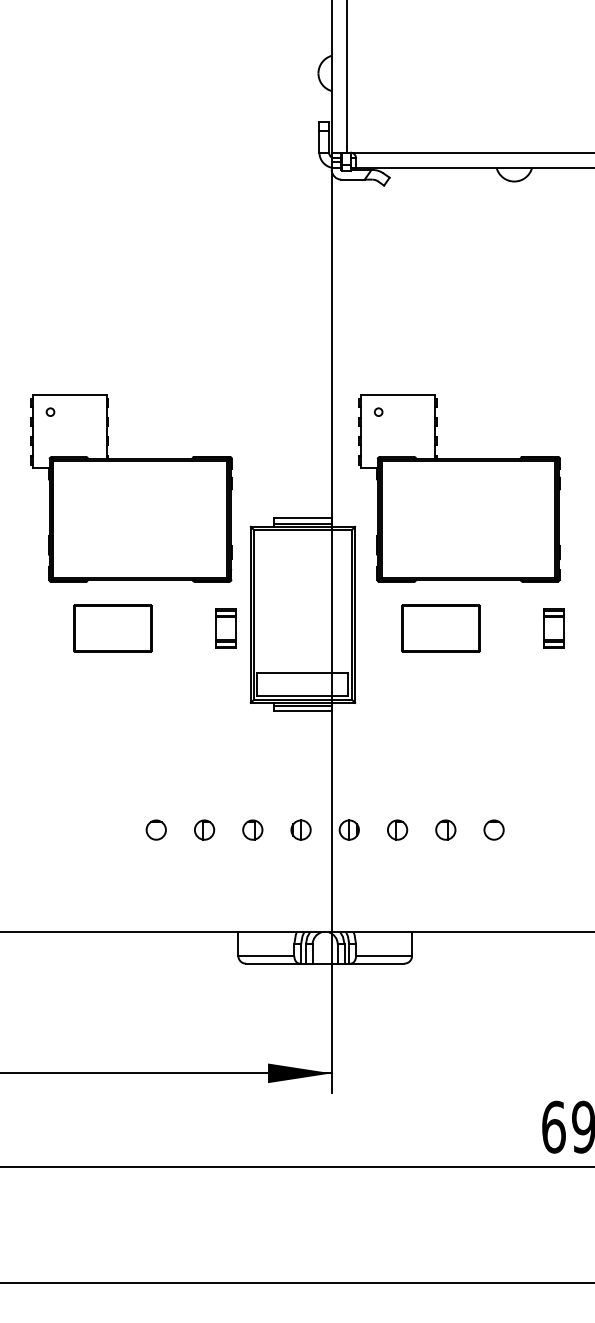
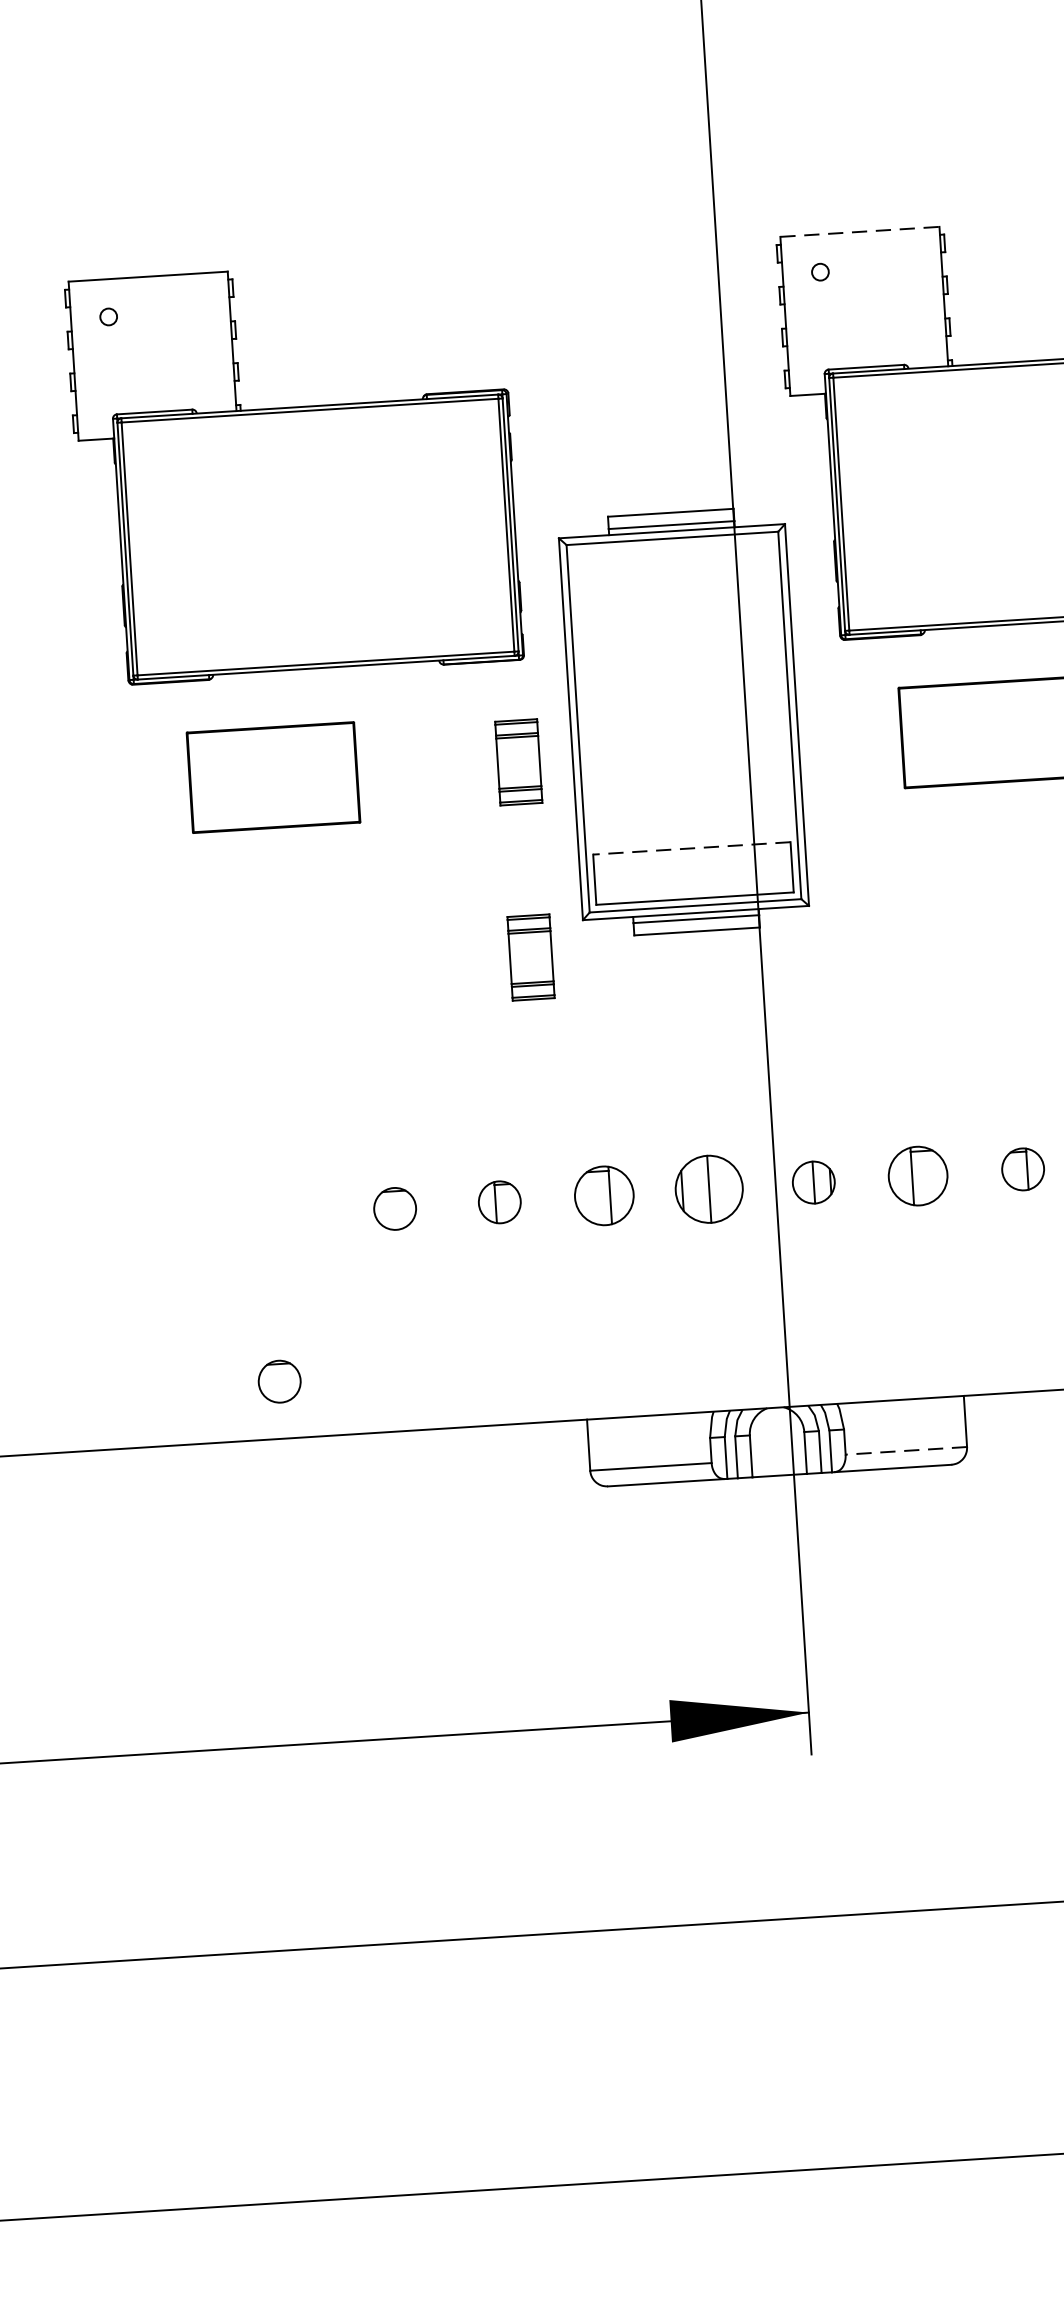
line: (397, 394) -> (858, 231), solid -> dashed
line: (302, 673) -> (690, 849), solid -> dashed
part: (225, 718) -> (530, 957), added
part: (252, 829) -> (603, 1194), size x1.4
part: (300, 829) -> (707, 1187), size x1.6
part: (397, 829) -> (918, 1174), size x1.4
circle: (97, 905) -> (277, 1380), added
line: (384, 955) -> (907, 1449), solid -> dashed

